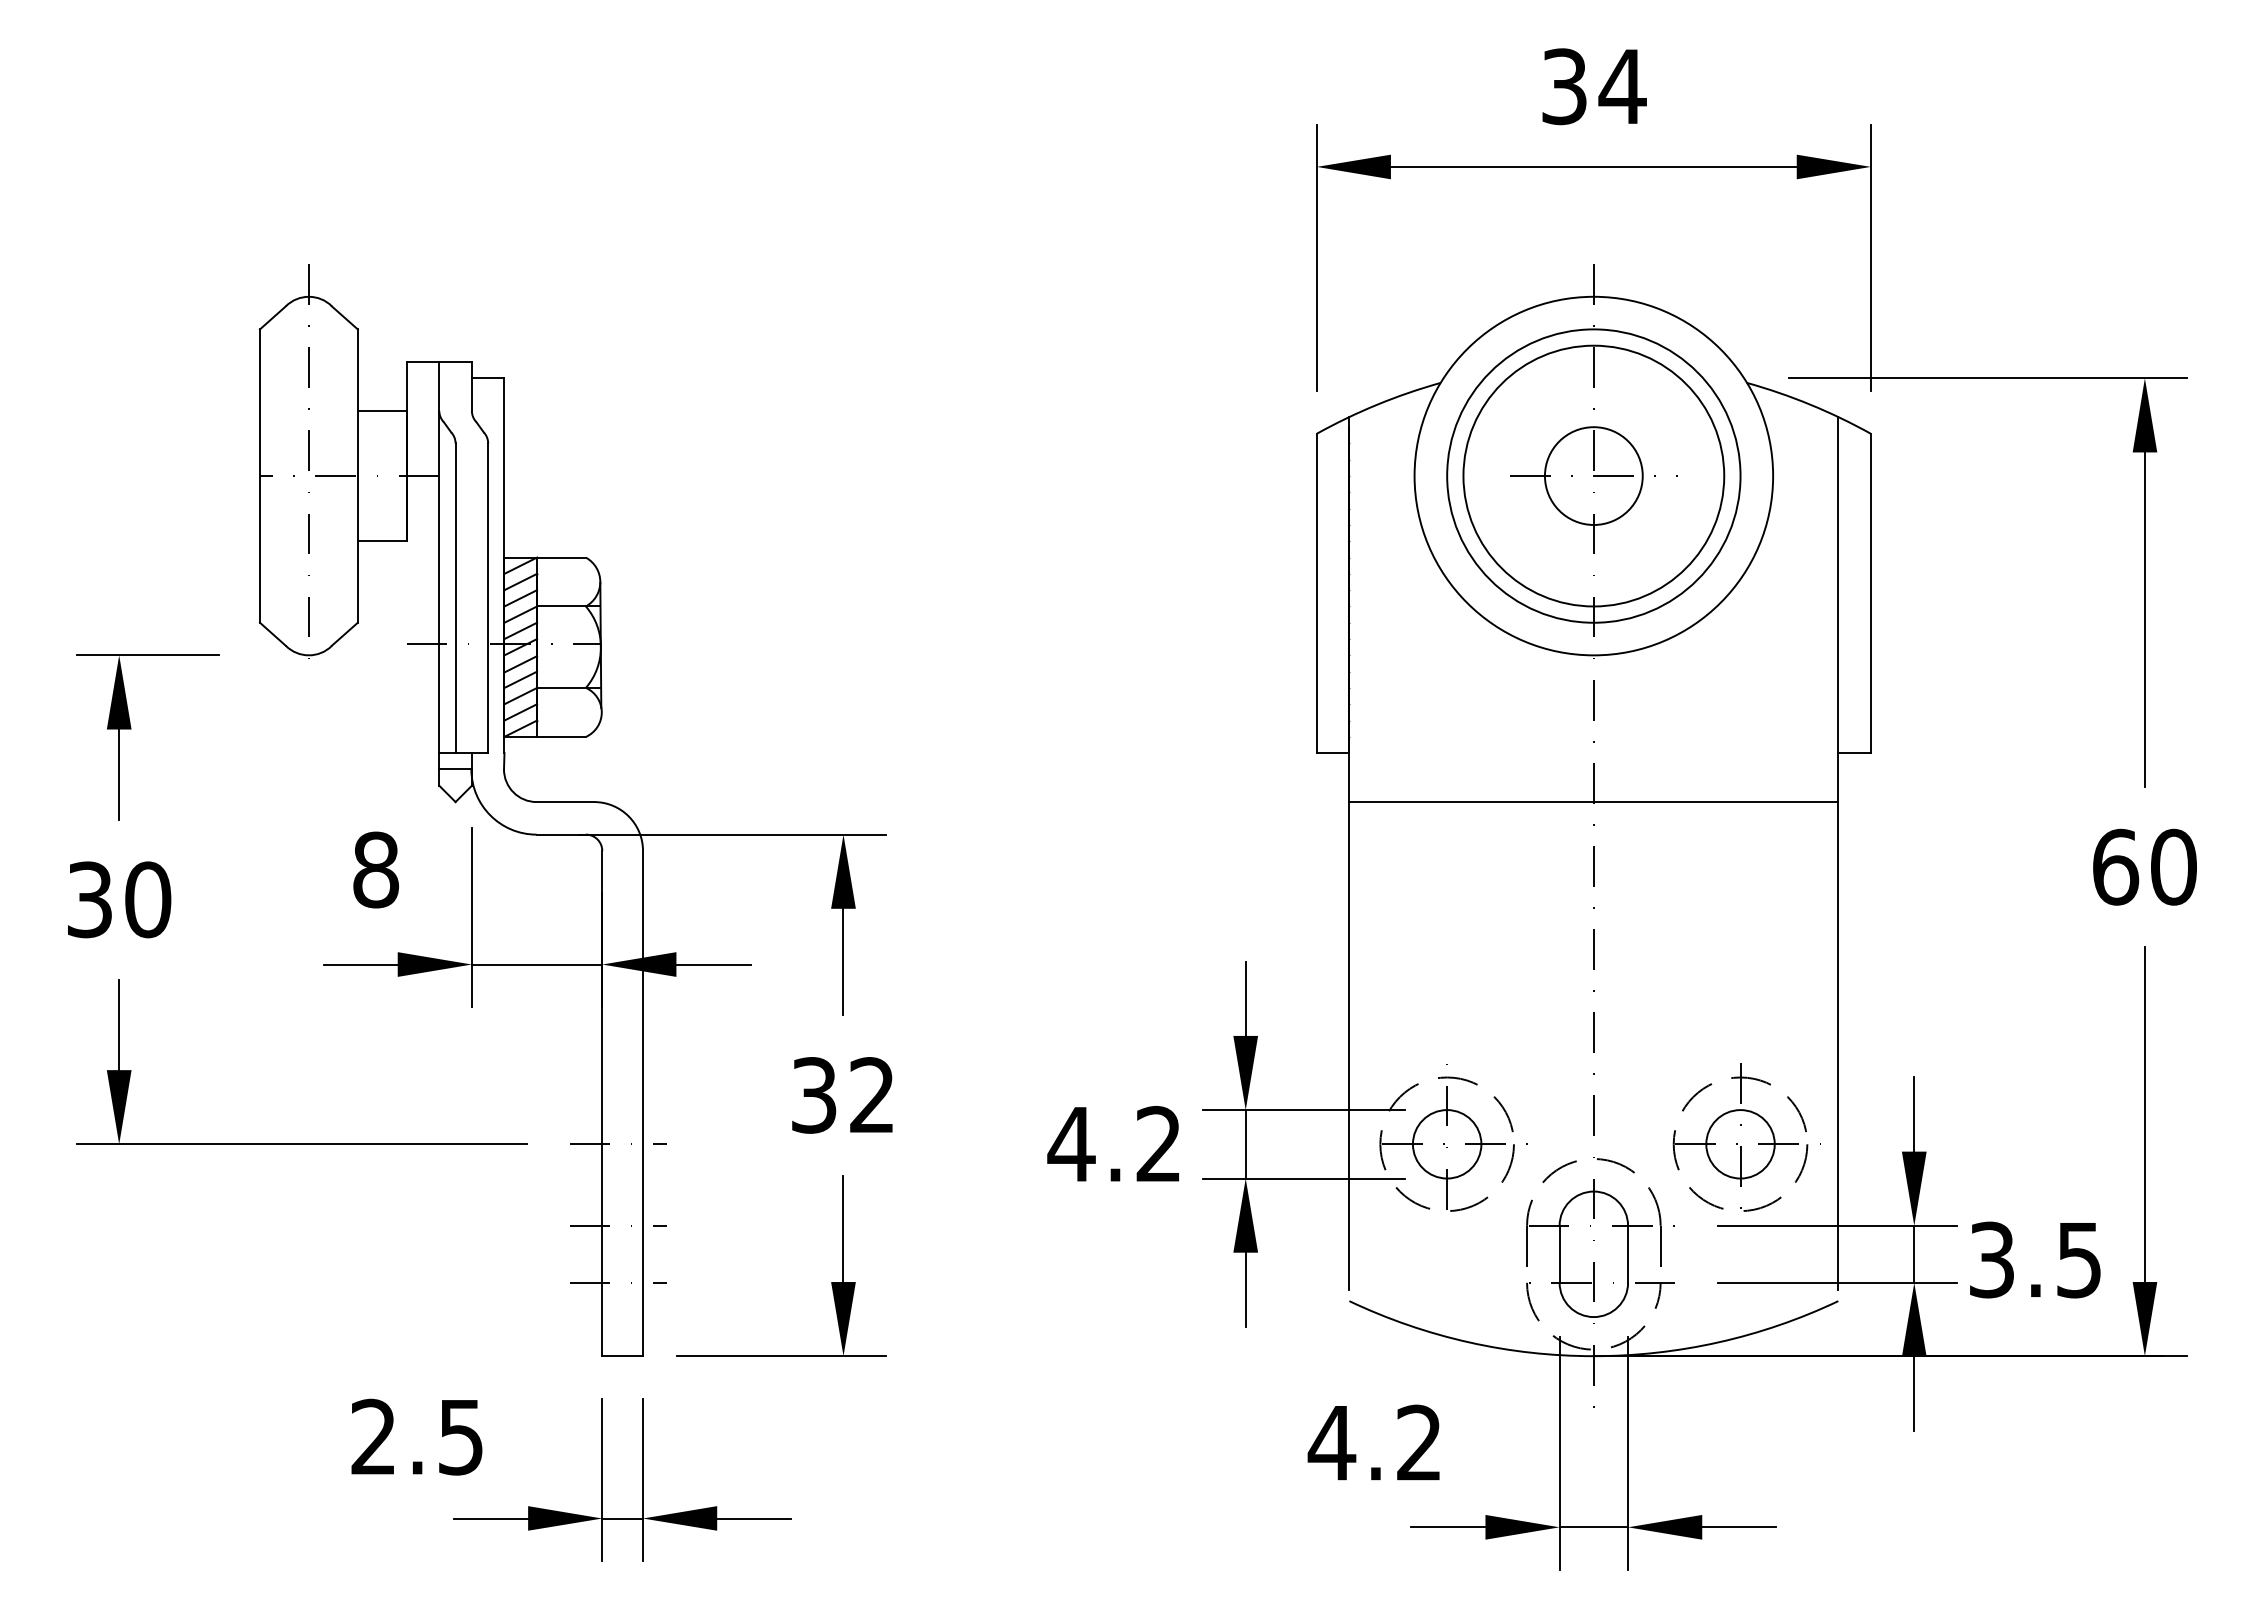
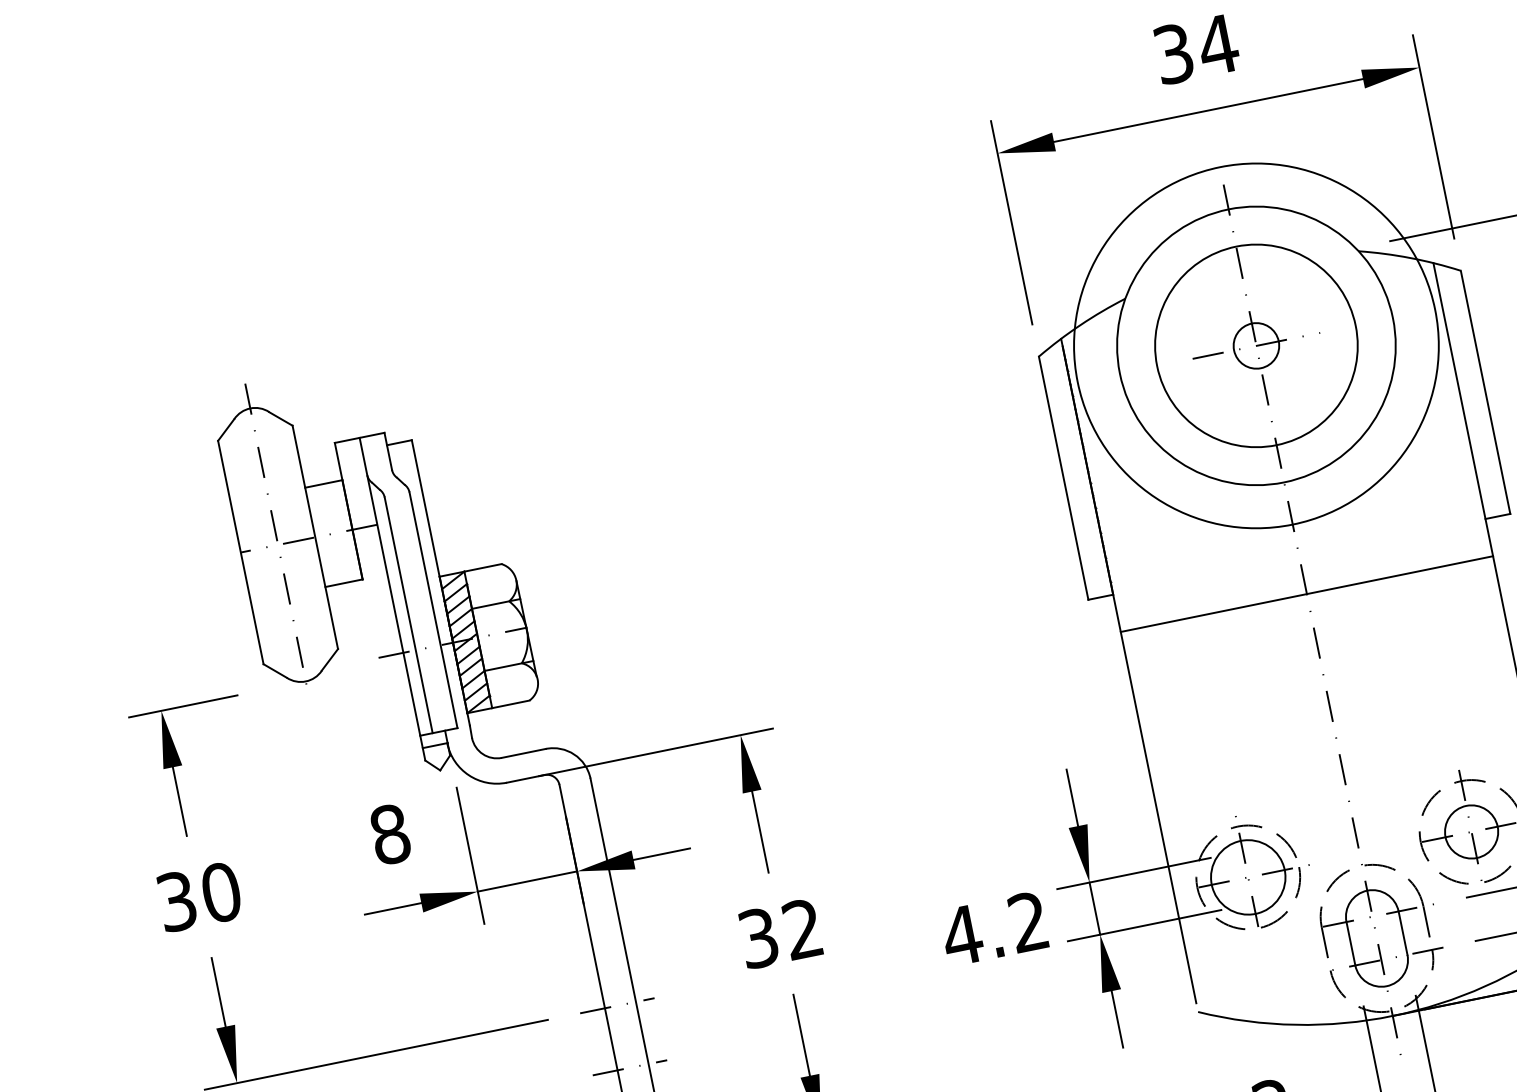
circle: (1593, 475) -> (1256, 345), size x0.6
circle: (1593, 475) -> (1256, 345), size x1.6
circle: (1446, 1144) -> (1247, 877), size x1.4

